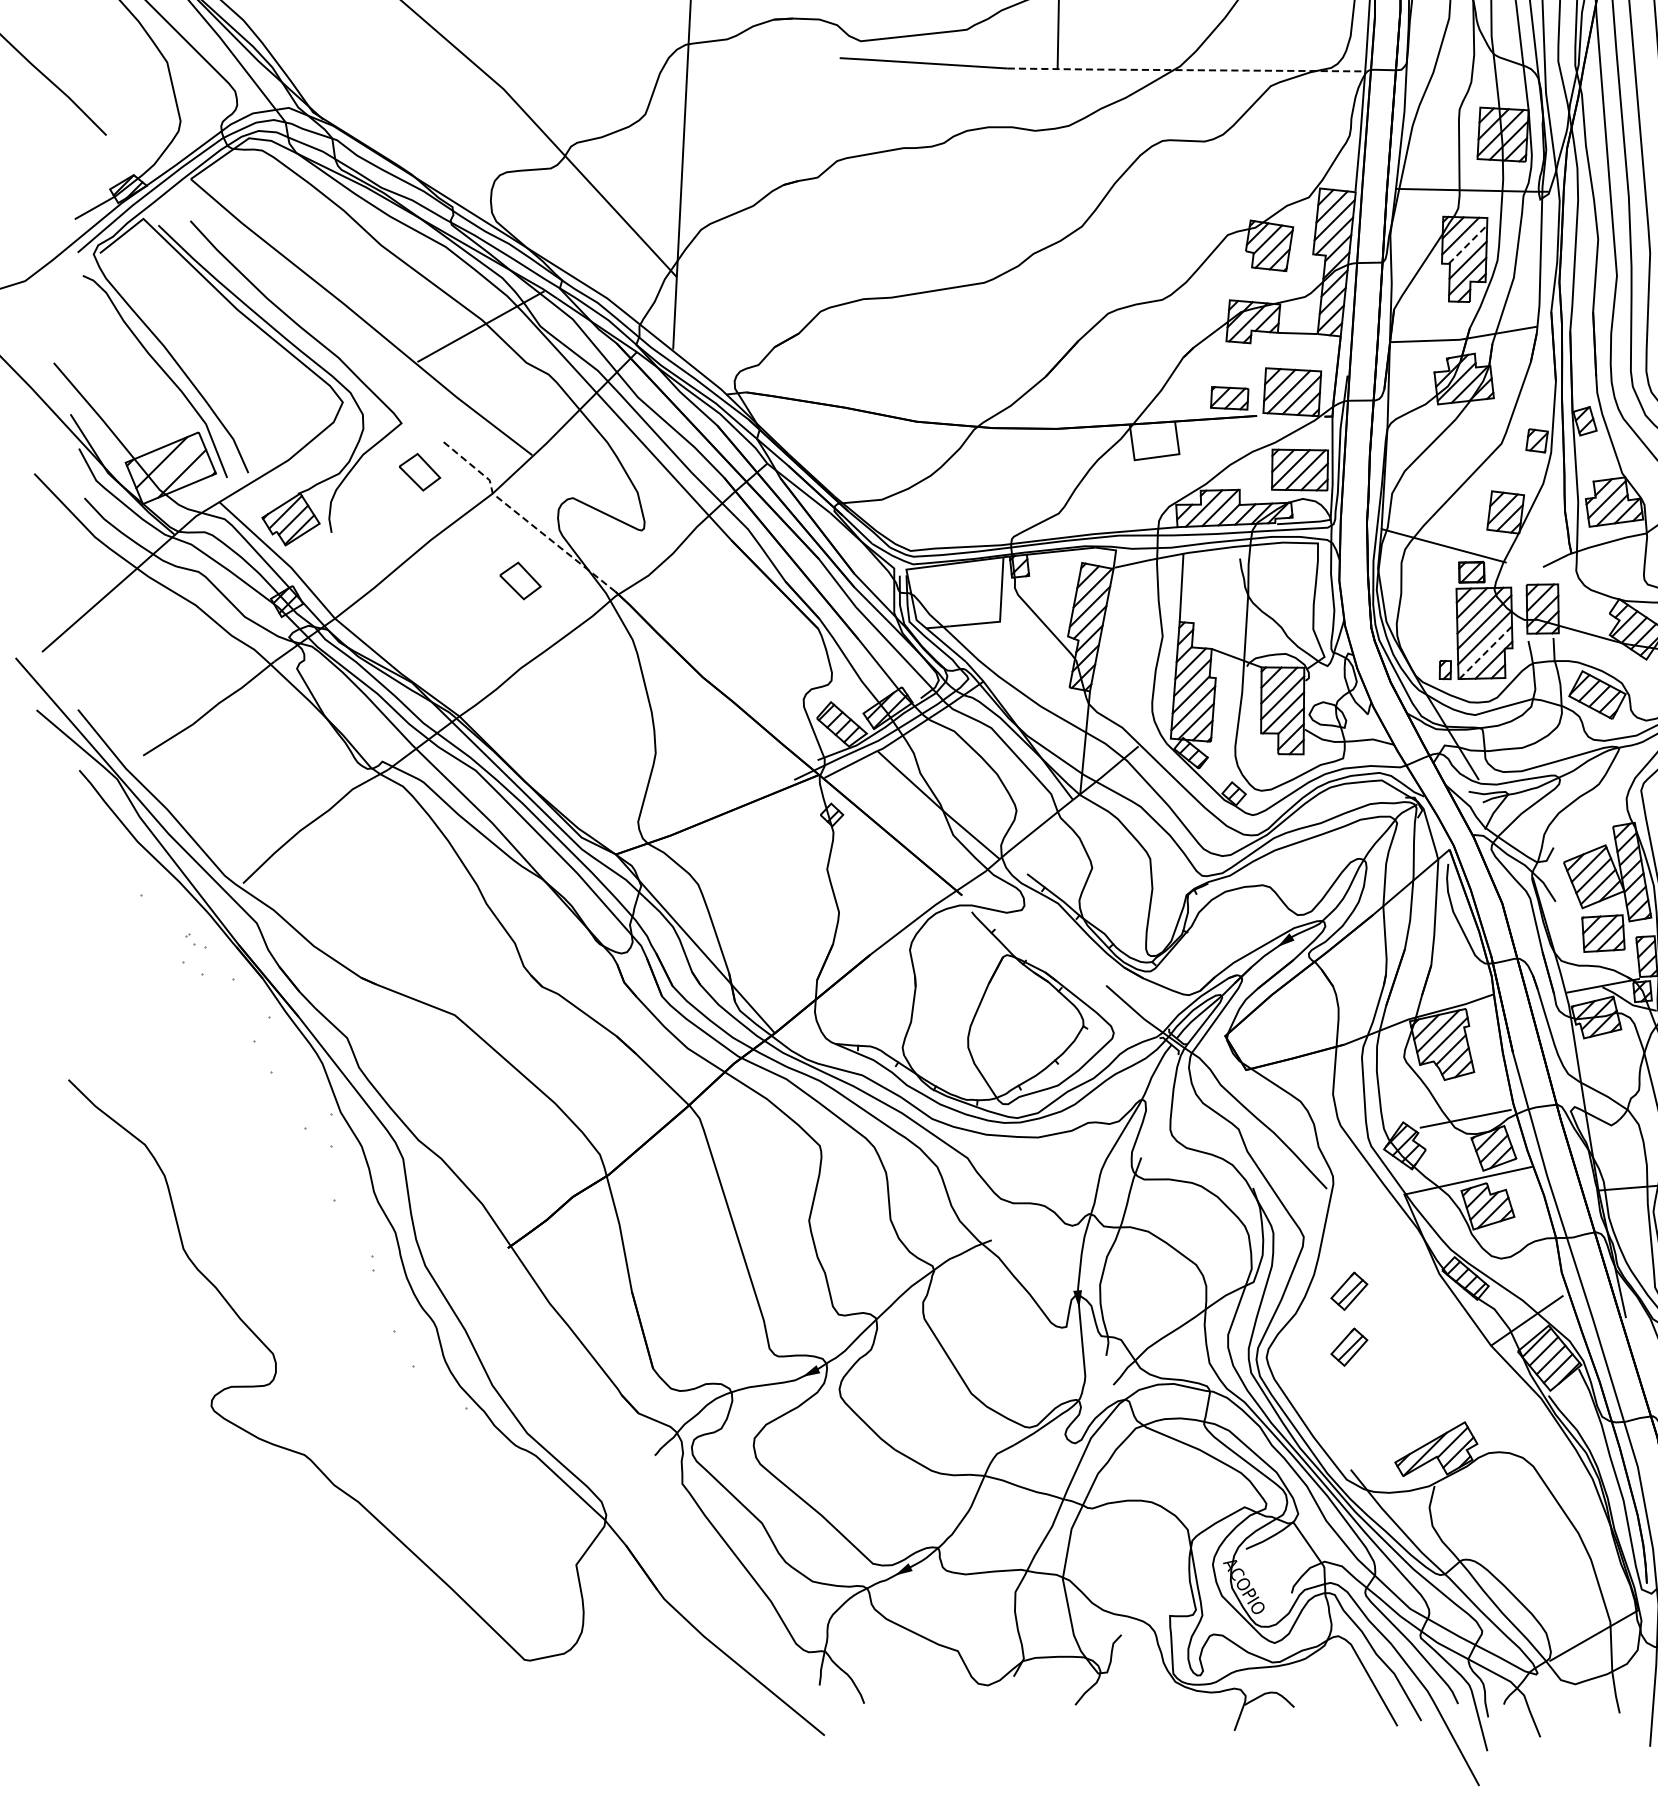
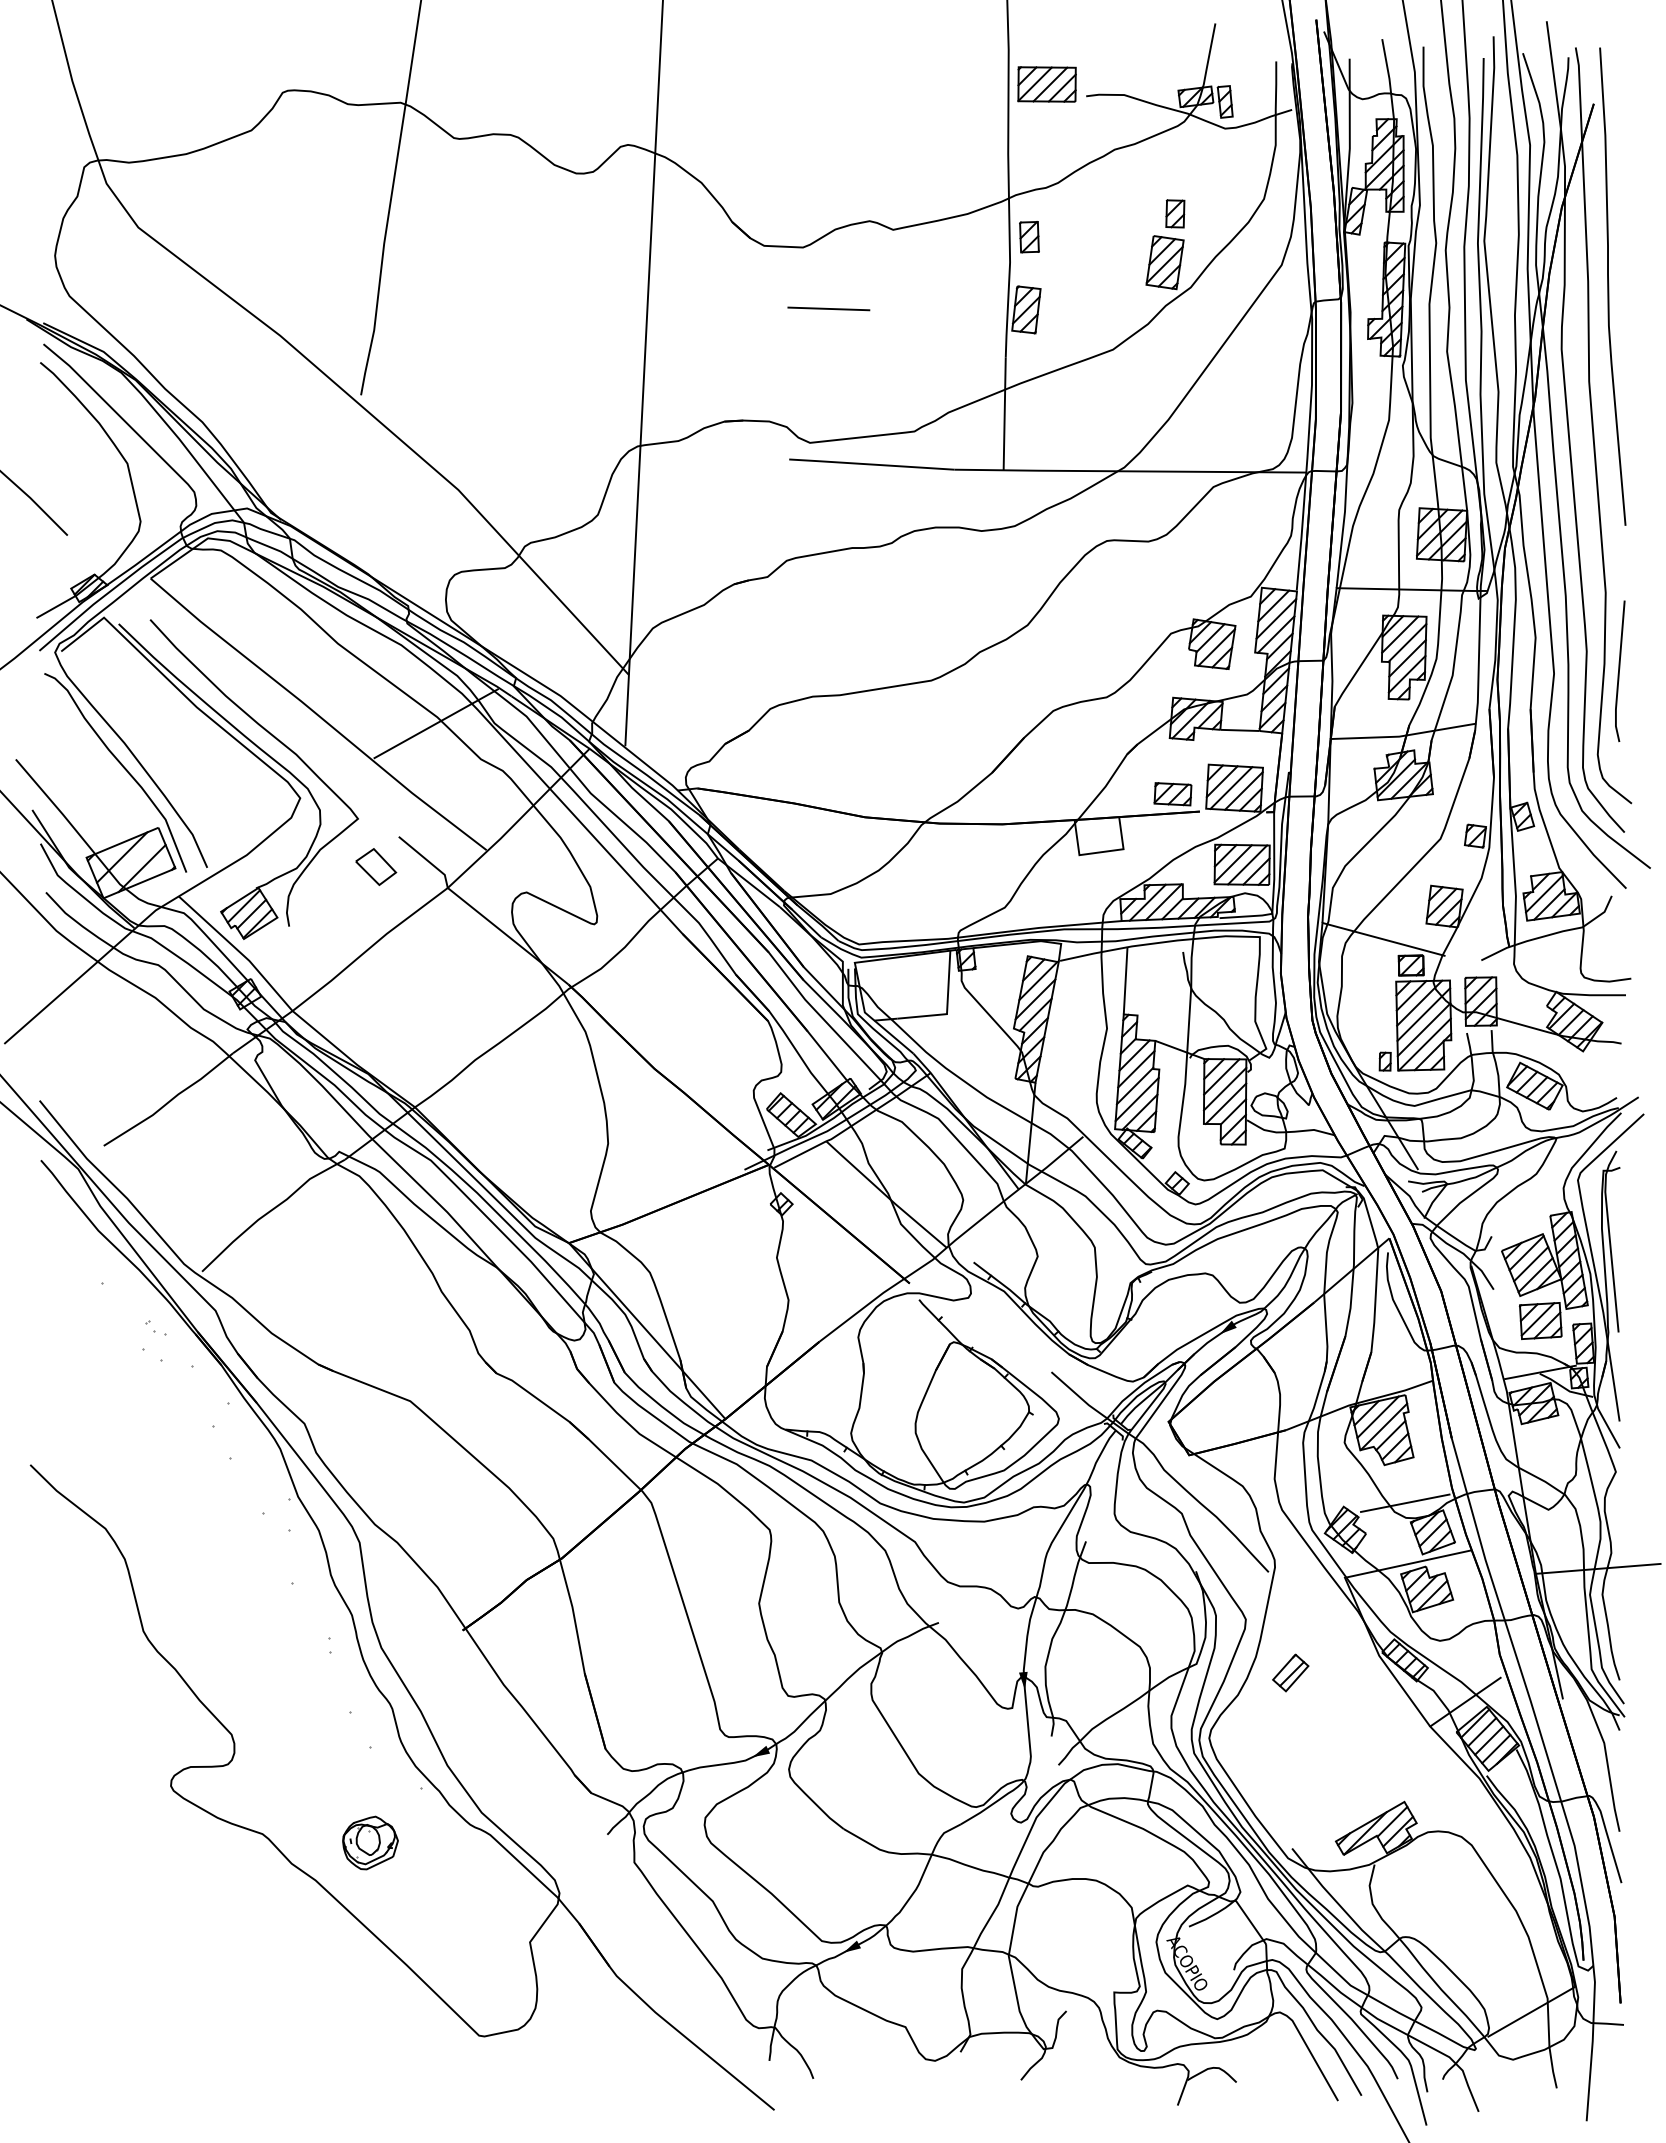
line: (1186, 70) -> (1130, 471), dashed -> solid
line: (1468, 245) -> (1407, 643), dashed -> solid
line: (523, 518) -> (478, 912), dashed -> solid
part: (520, 580) -> (475, 973), removed
line: (1485, 652) -> (1424, 1044), dashed -> solid
part: (1349, 1346) -> (1290, 1727), removed
part: (414, 1463) -> (370, 1842), added

